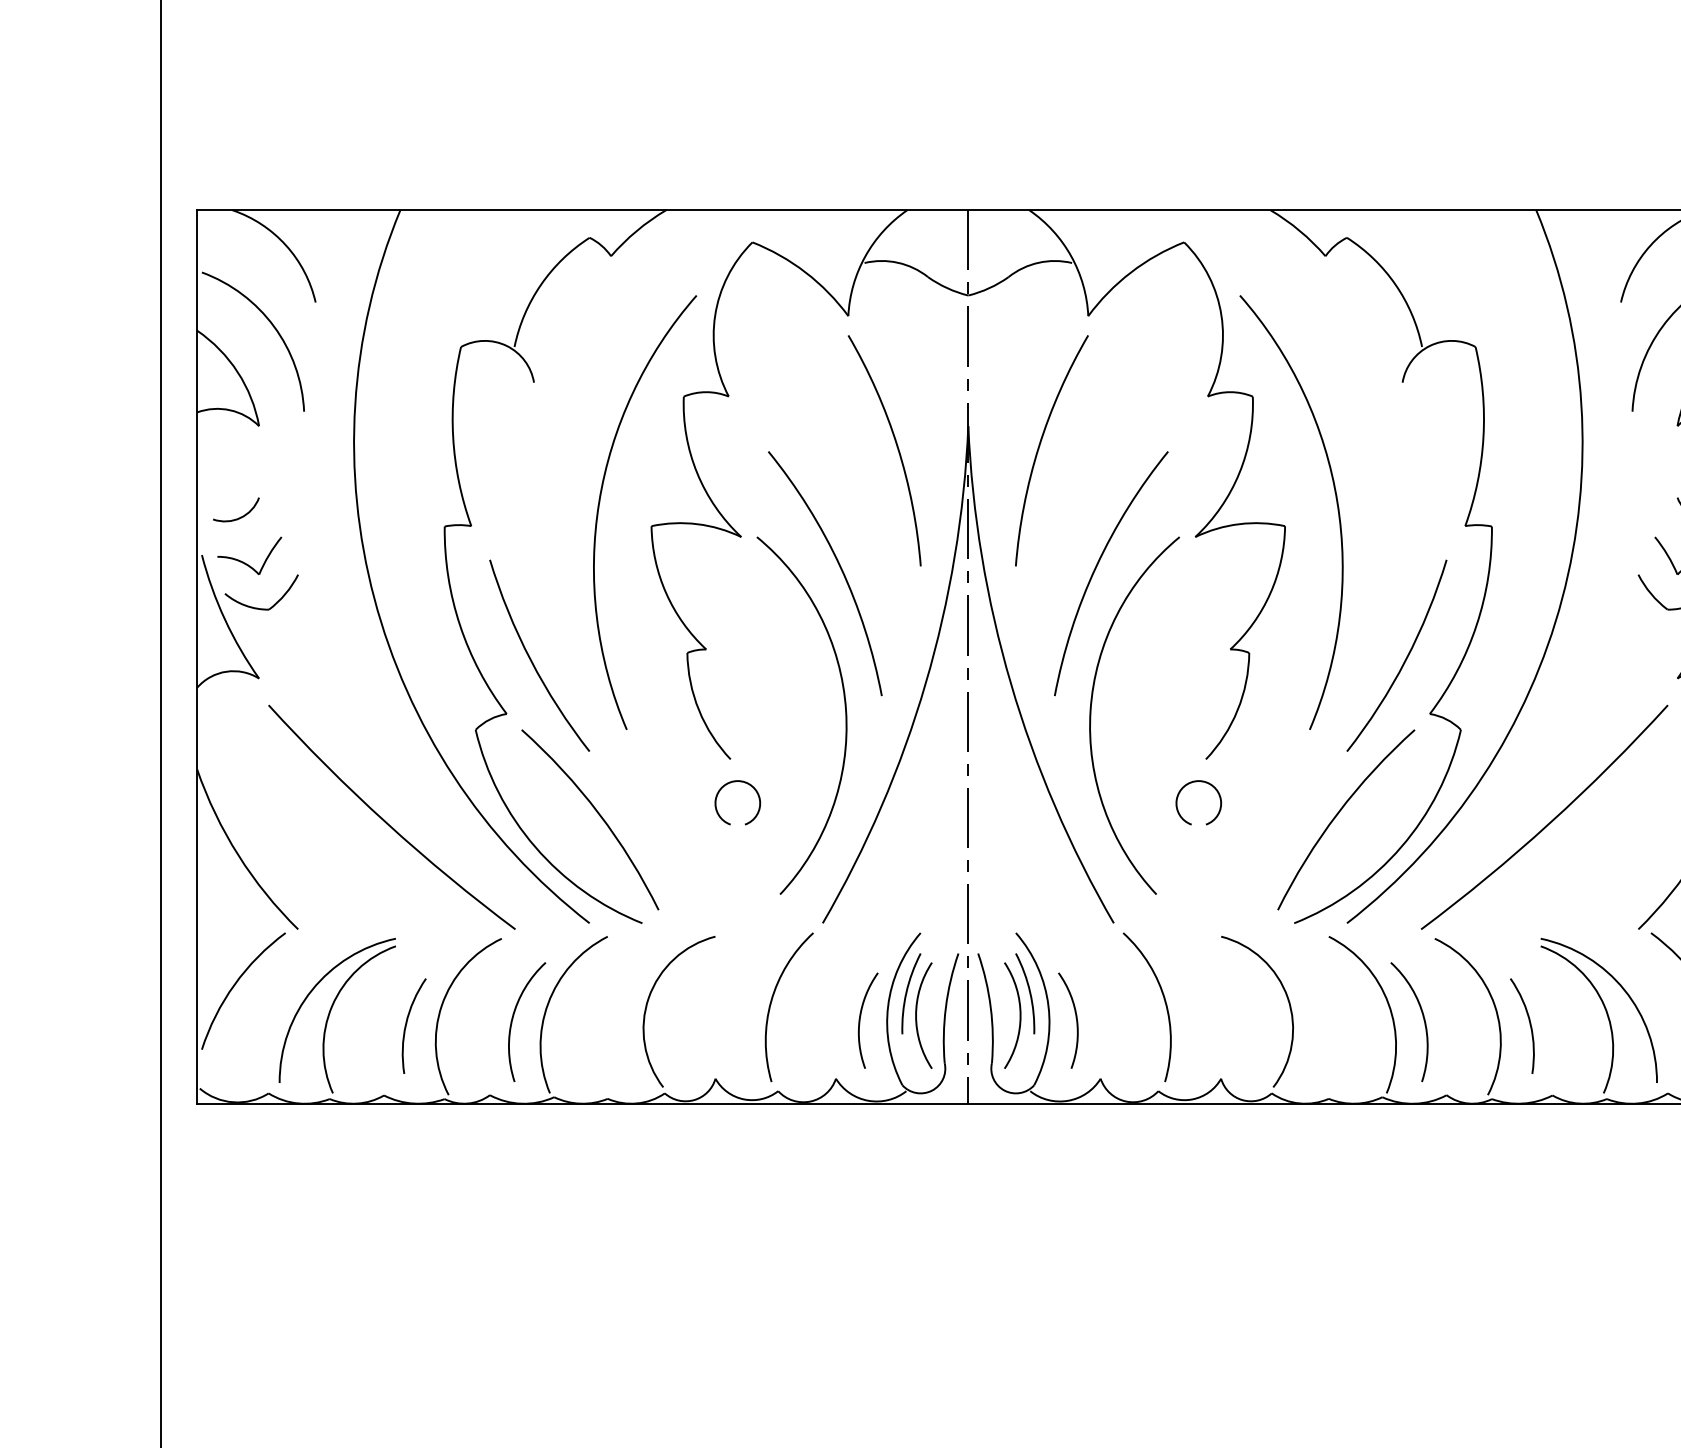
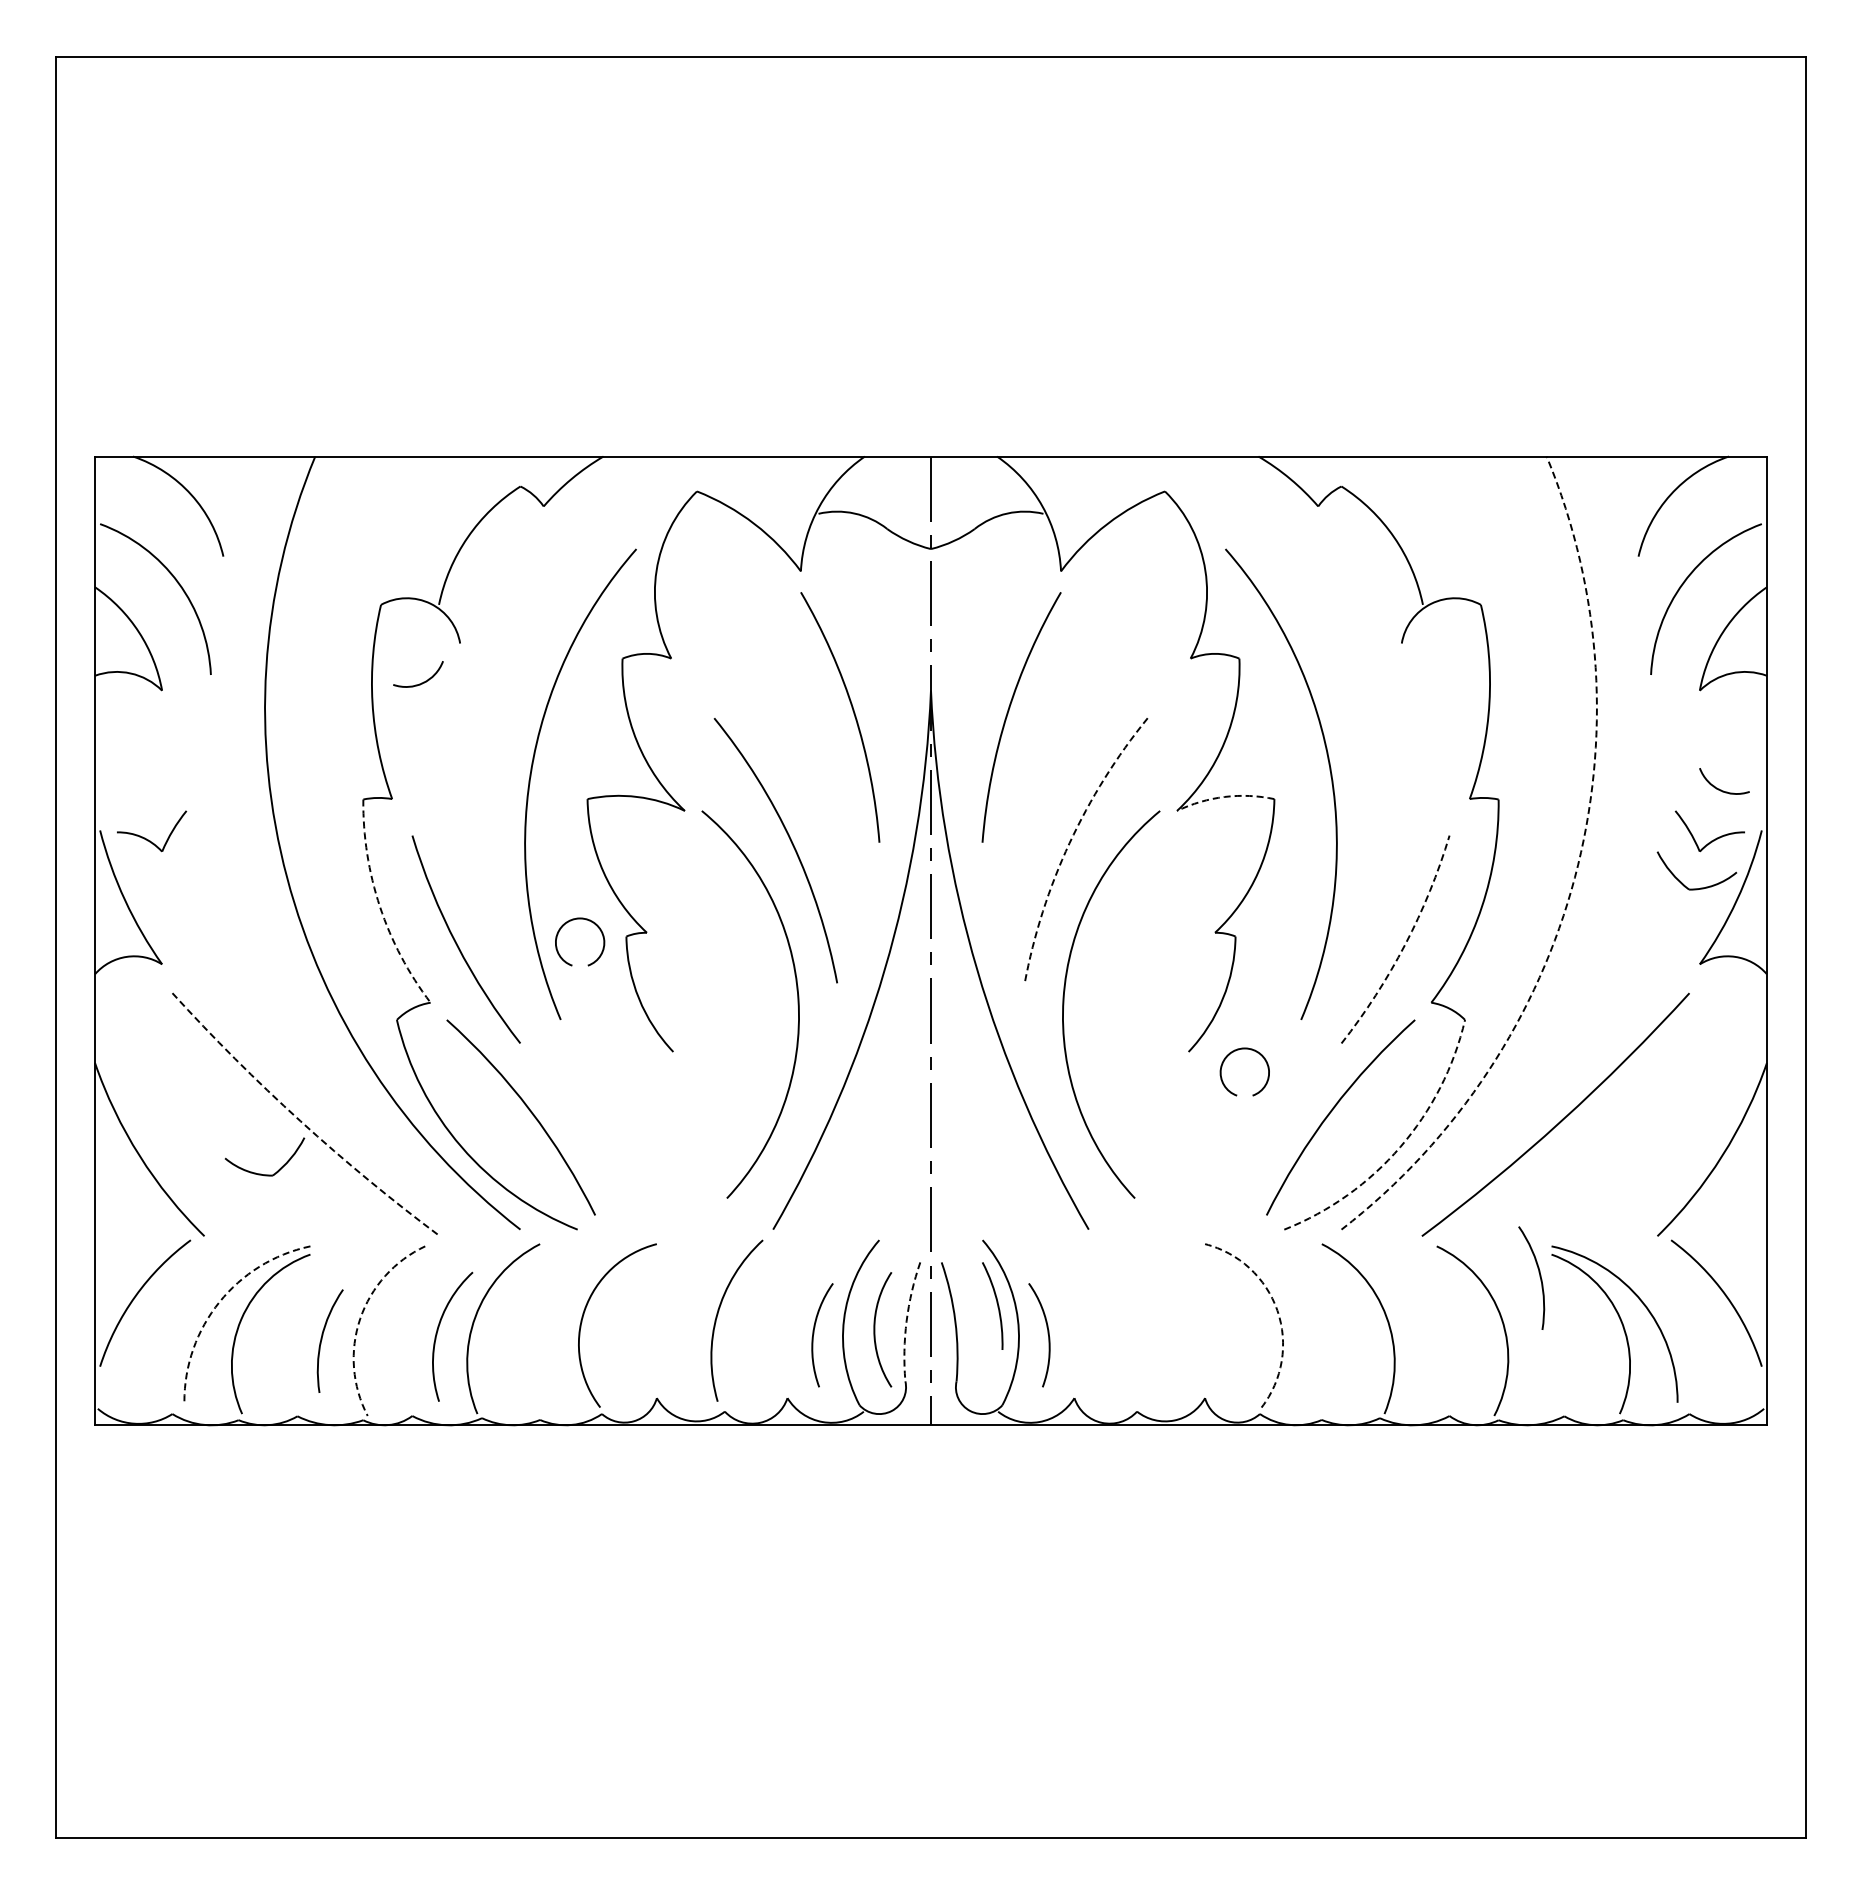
arc: (239, 517) -> (421, 682), moved
arc: (1239, 523) -> (1224, 796), solid -> dashed
arc: (1096, 567) -> (1069, 843), solid -> dashed
arc: (1561, 598) -> (1574, 877), solid -> dashed
part: (258, 607) -> (261, 1173), moved
arc: (459, 625) -> (379, 906), solid -> dashed
arc: (1406, 660) -> (1405, 944), solid -> dashed
arc: (732, 782) -> (574, 920), moved
arc: (1192, 782) -> (1238, 1050), moved
arc: (386, 823) -> (300, 1121), solid -> dashed
arc: (1401, 847) -> (1400, 1147), solid -> dashed
arc: (312, 990) -> (219, 1302), solid -> dashed
arc: (907, 991) -> (865, 1303), removed
arc: (1287, 997) -> (1277, 1310), solid -> dashed
arc: (1164, 1001) -> (1143, 1314), removed
arc: (442, 1005) -> (360, 1318), solid -> dashed
arc: (945, 1008) -> (906, 1321), solid -> dashed
arc: (1019, 1015) -> (986, 1329), removed
arc: (1422, 1017) -> (1423, 1331), removed
arc: (1529, 1025) -> (1539, 1277), moved

